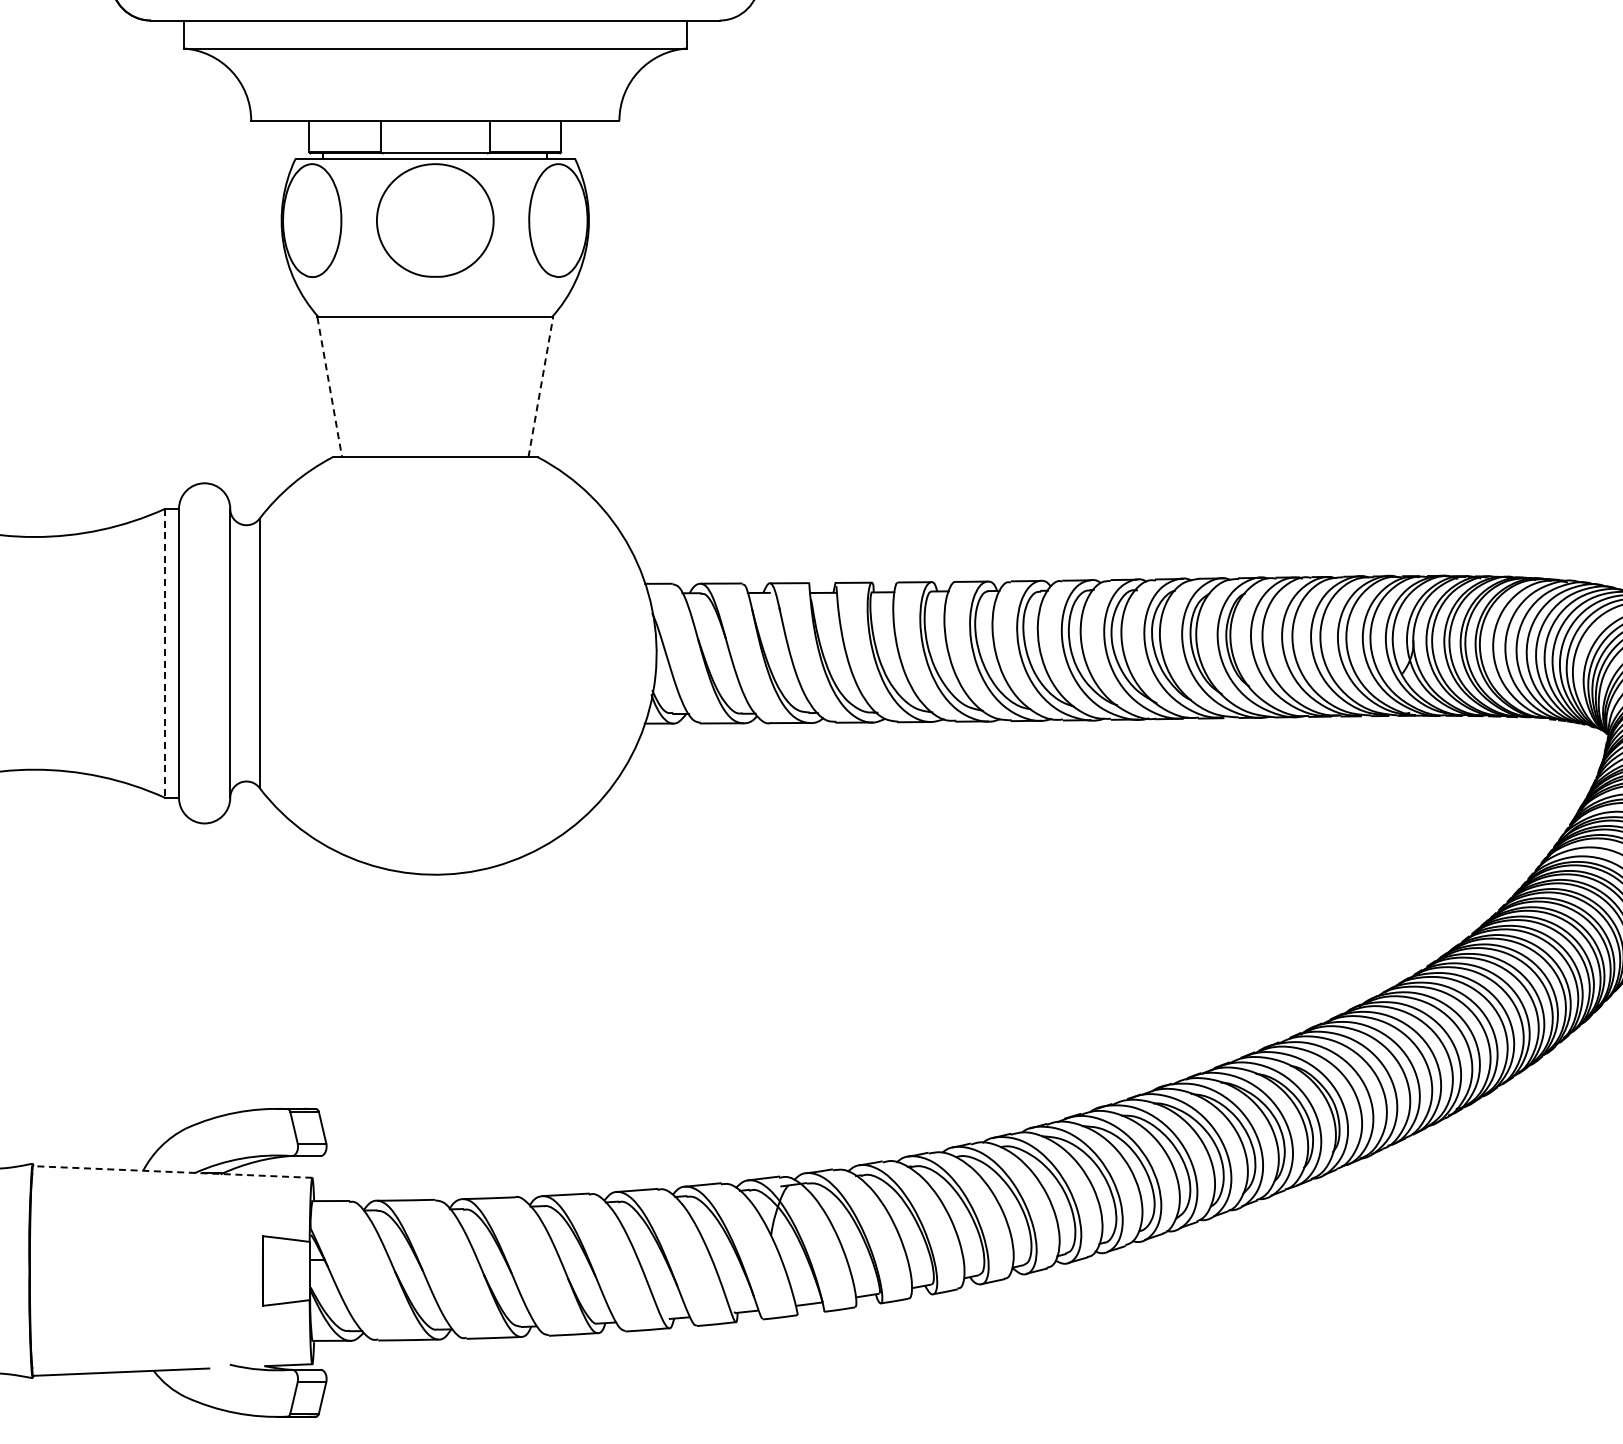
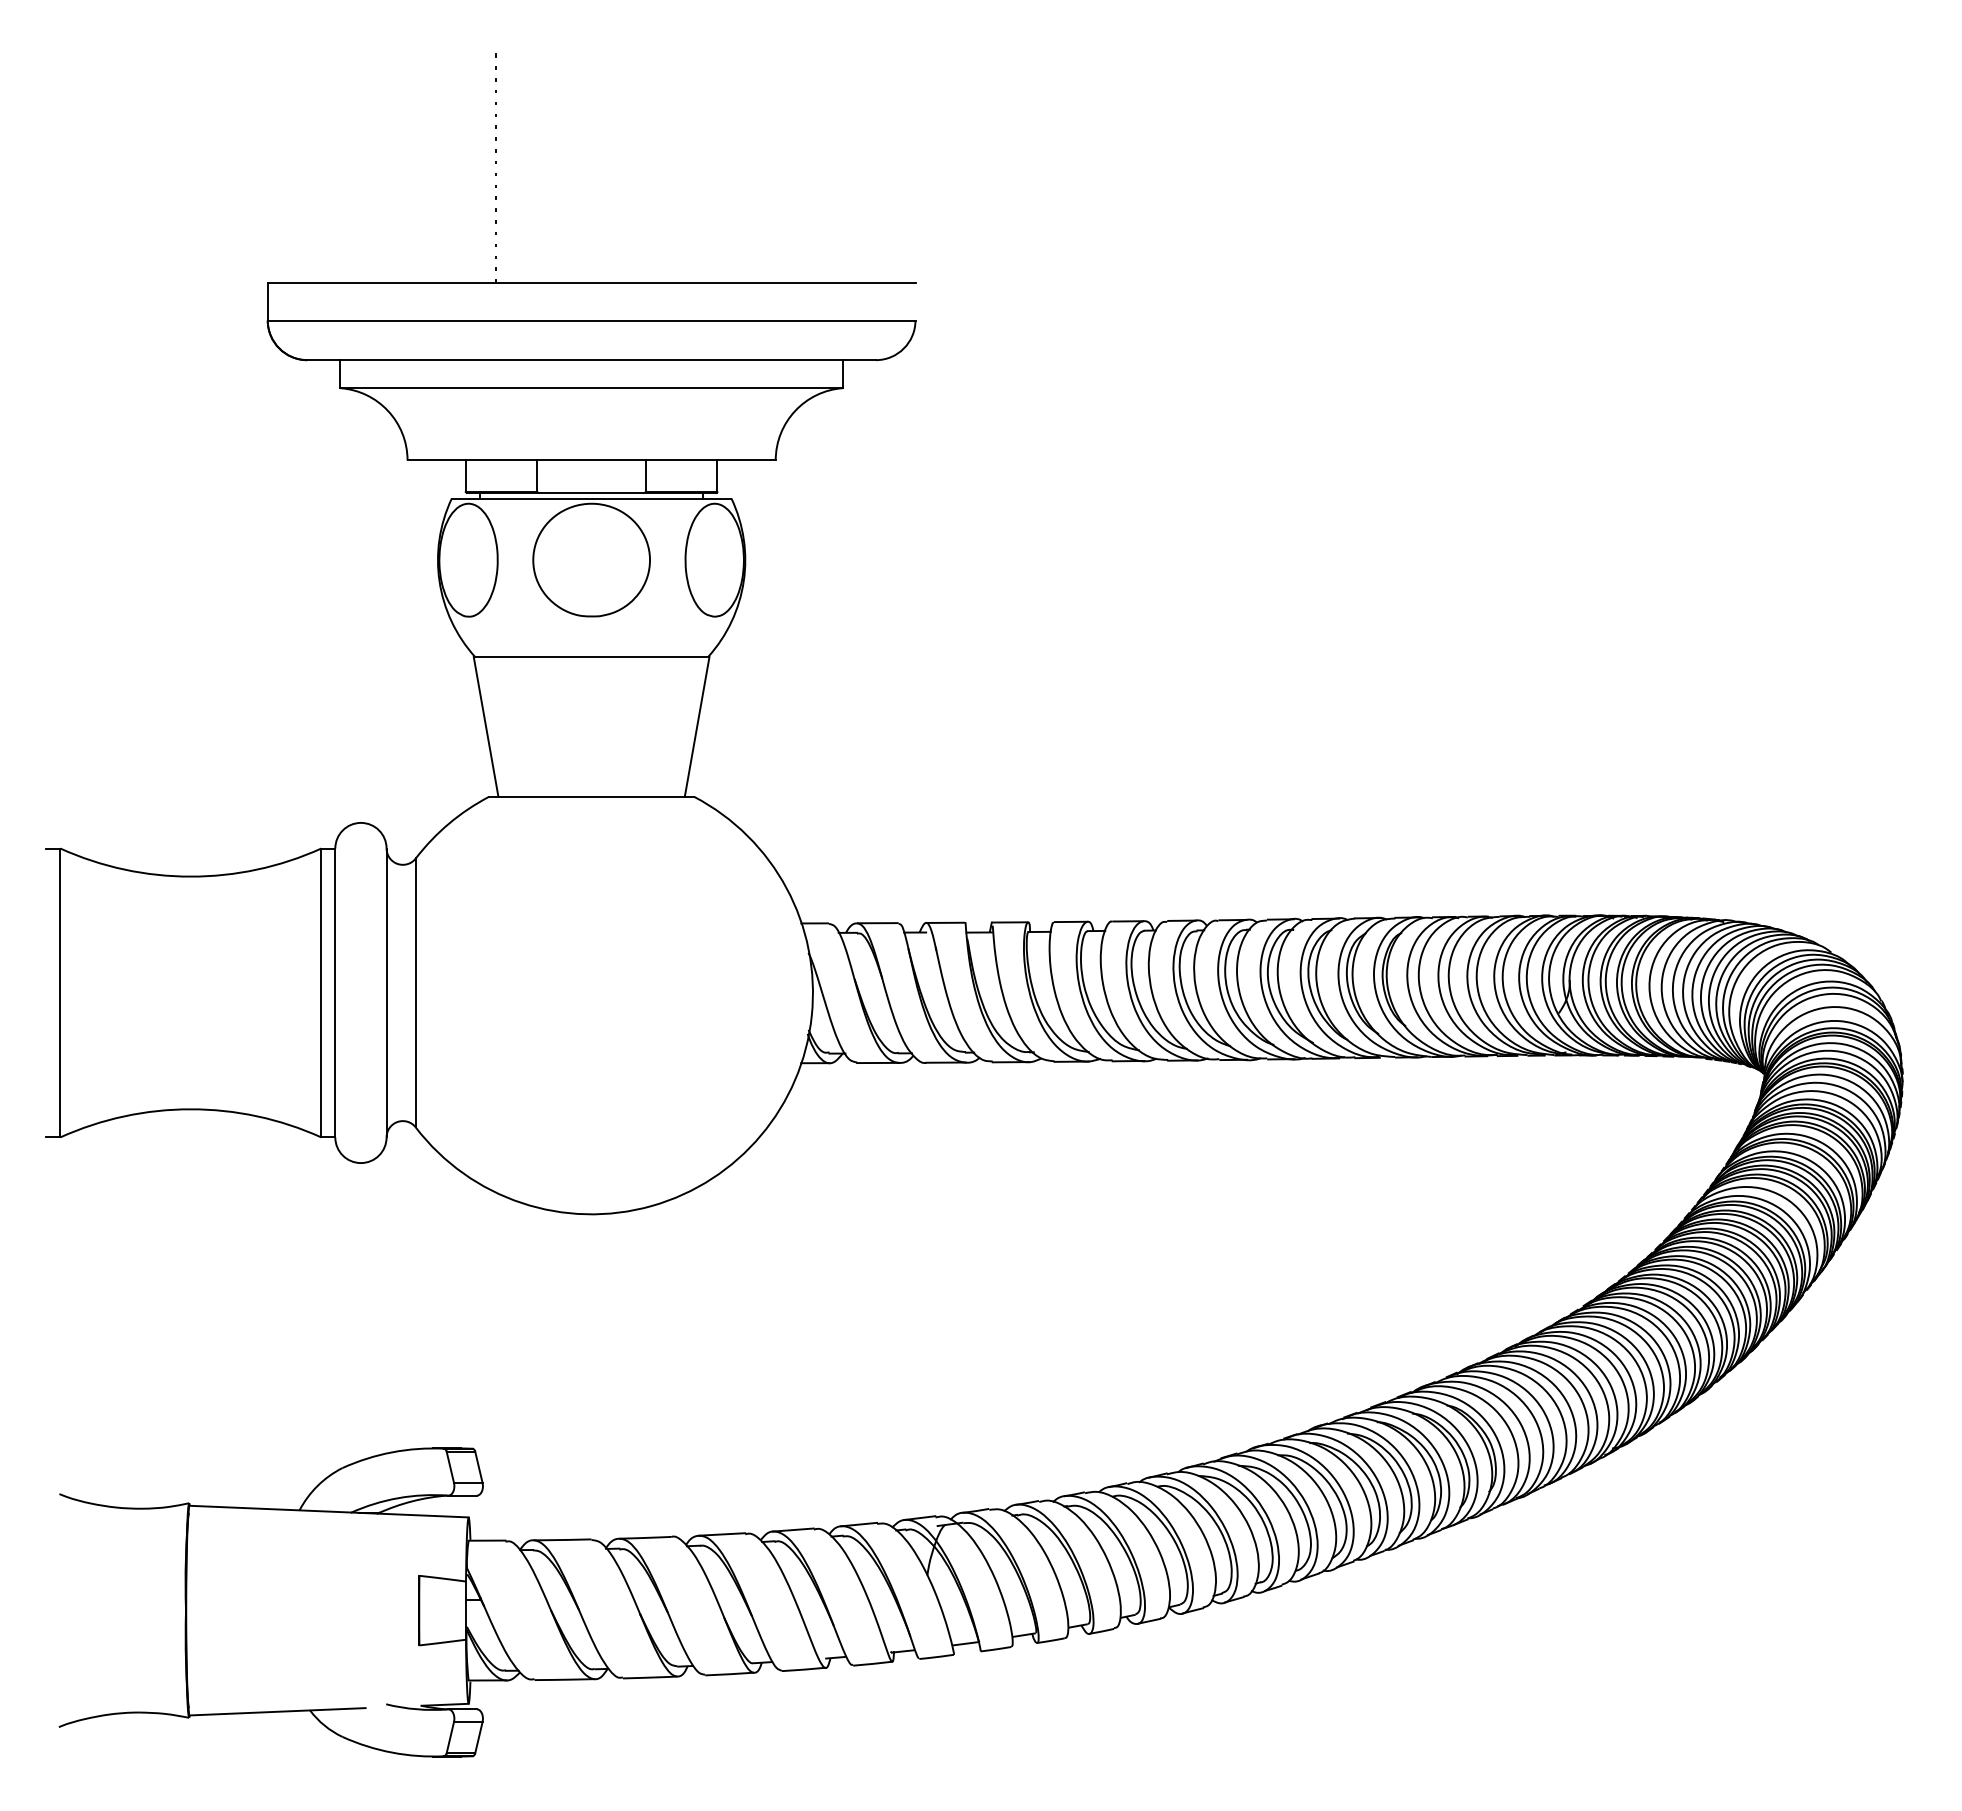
line: (330, 386) -> (486, 726), dashed -> solid
line: (541, 386) -> (697, 726), dashed -> solid
line: (165, 653) -> (321, 993), dashed -> solid
line: (172, 1171) -> (328, 1511), dashed -> solid

